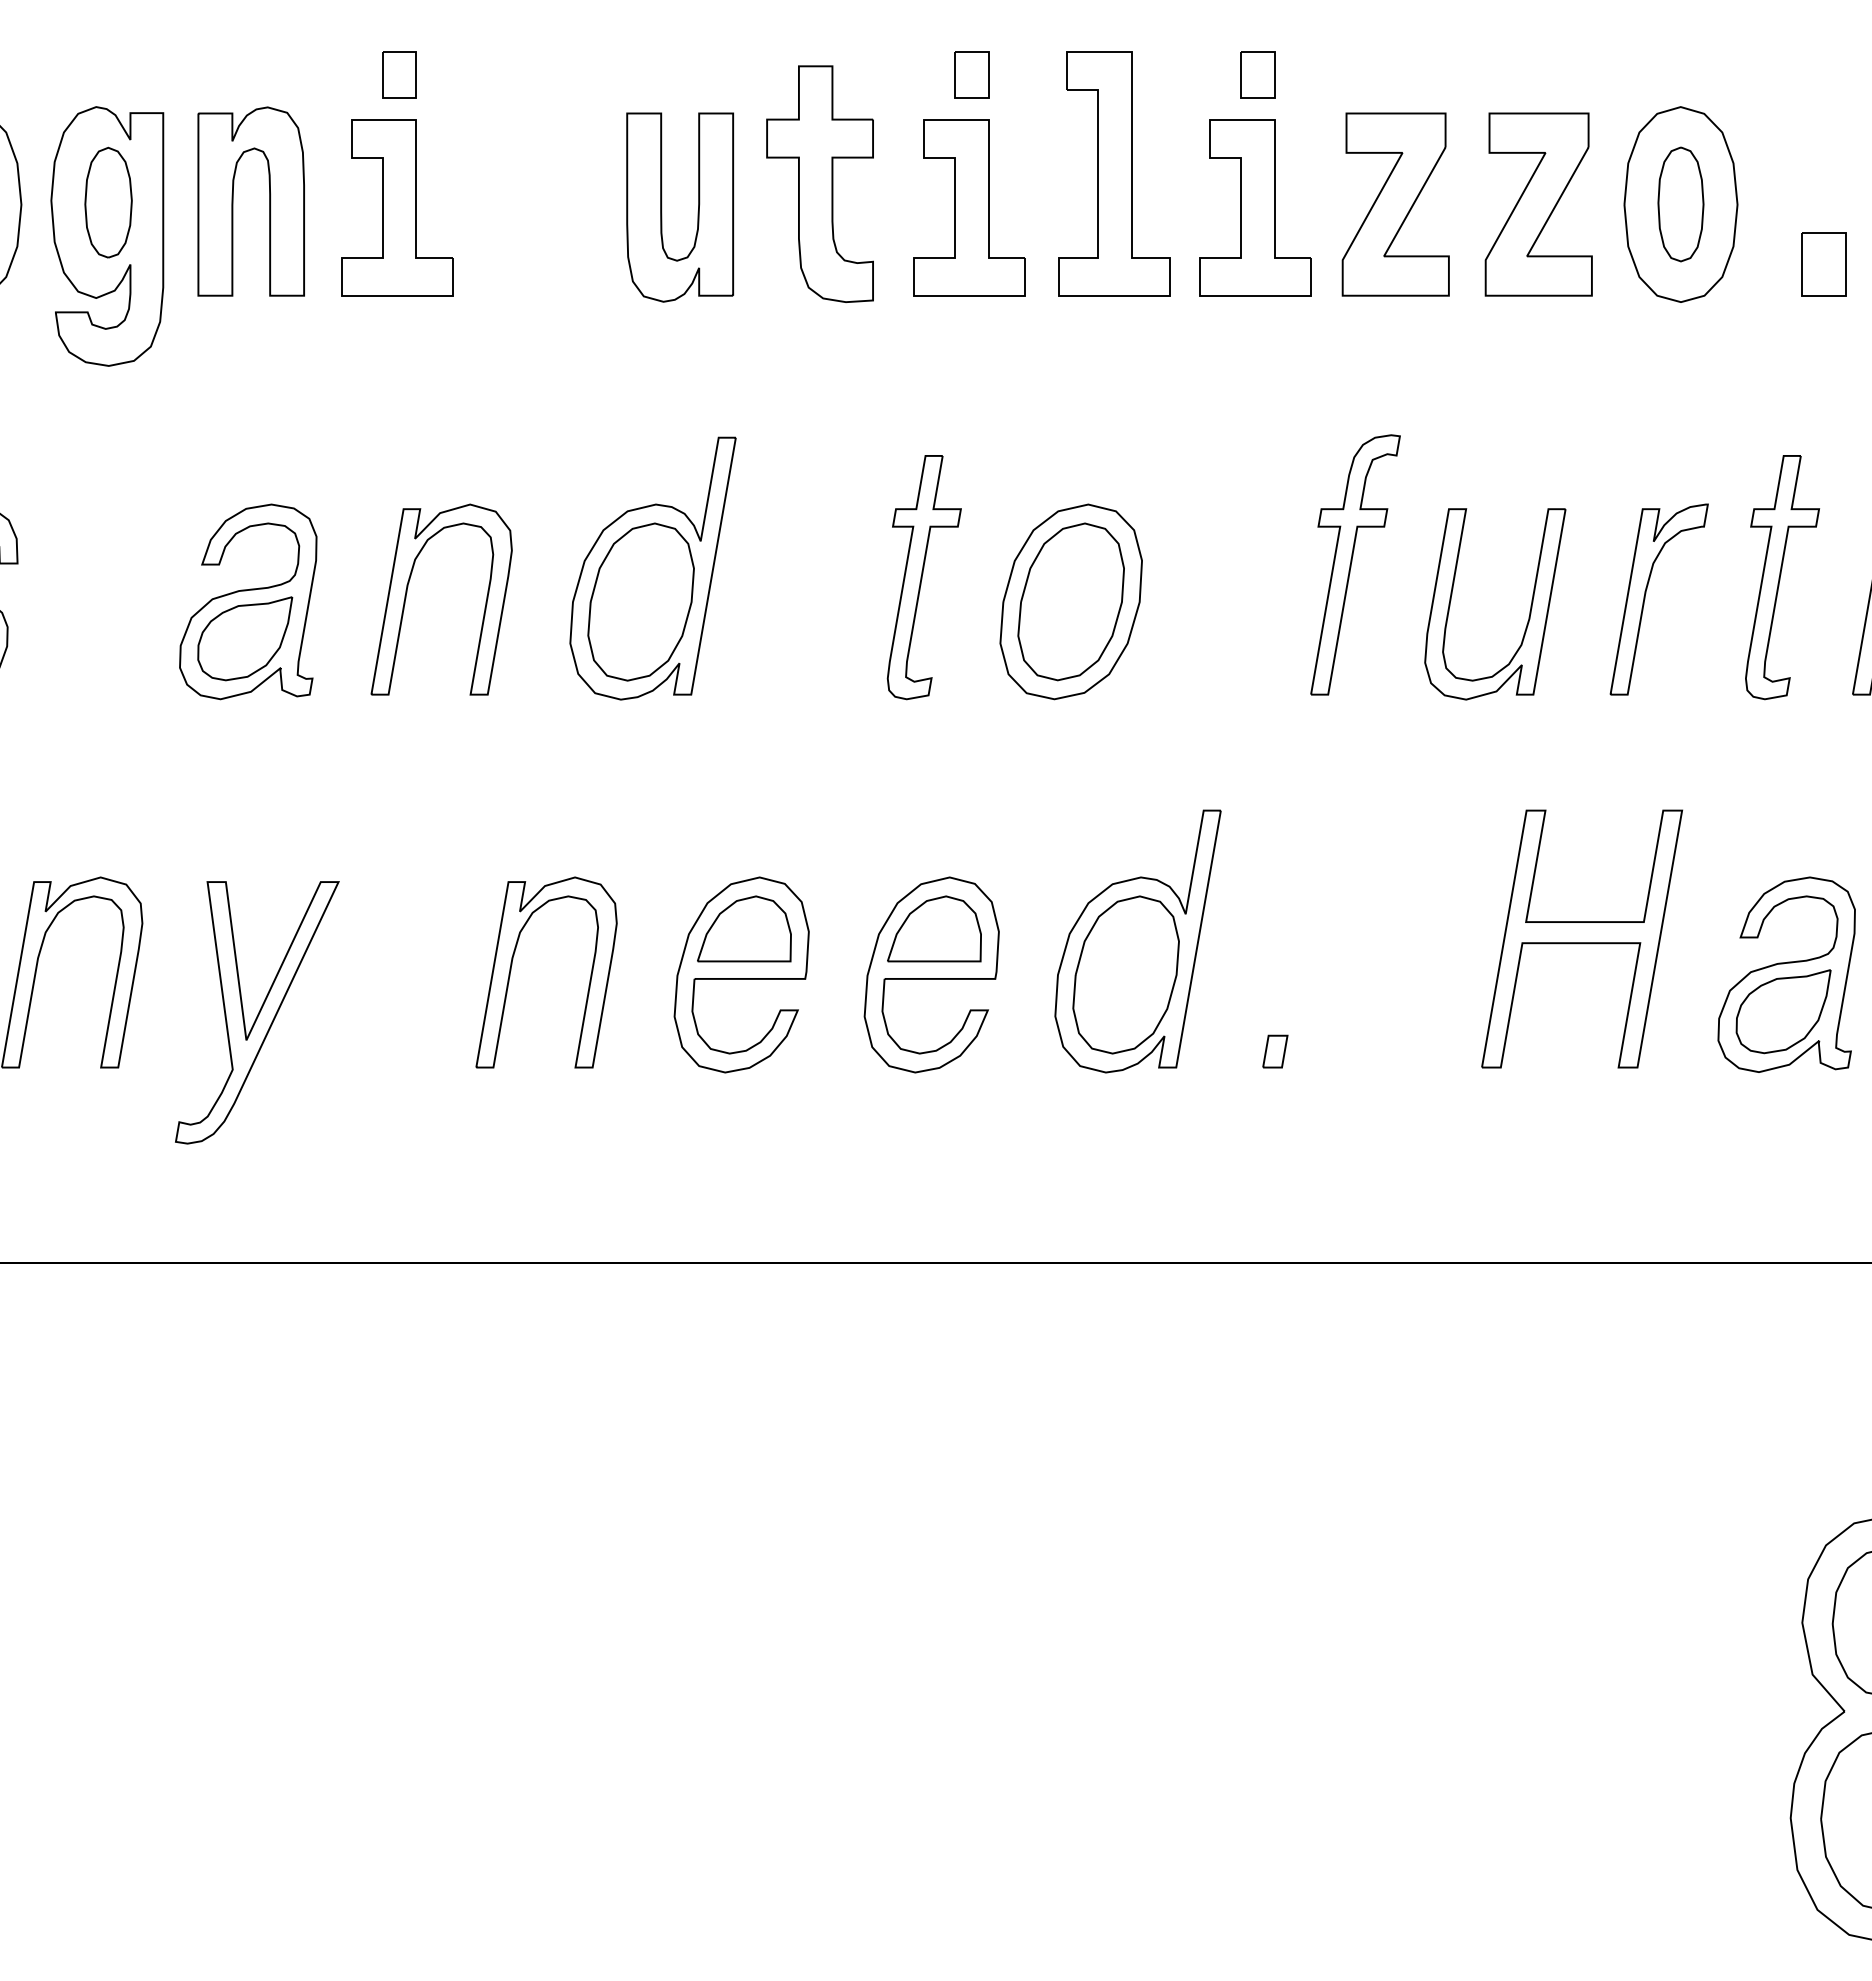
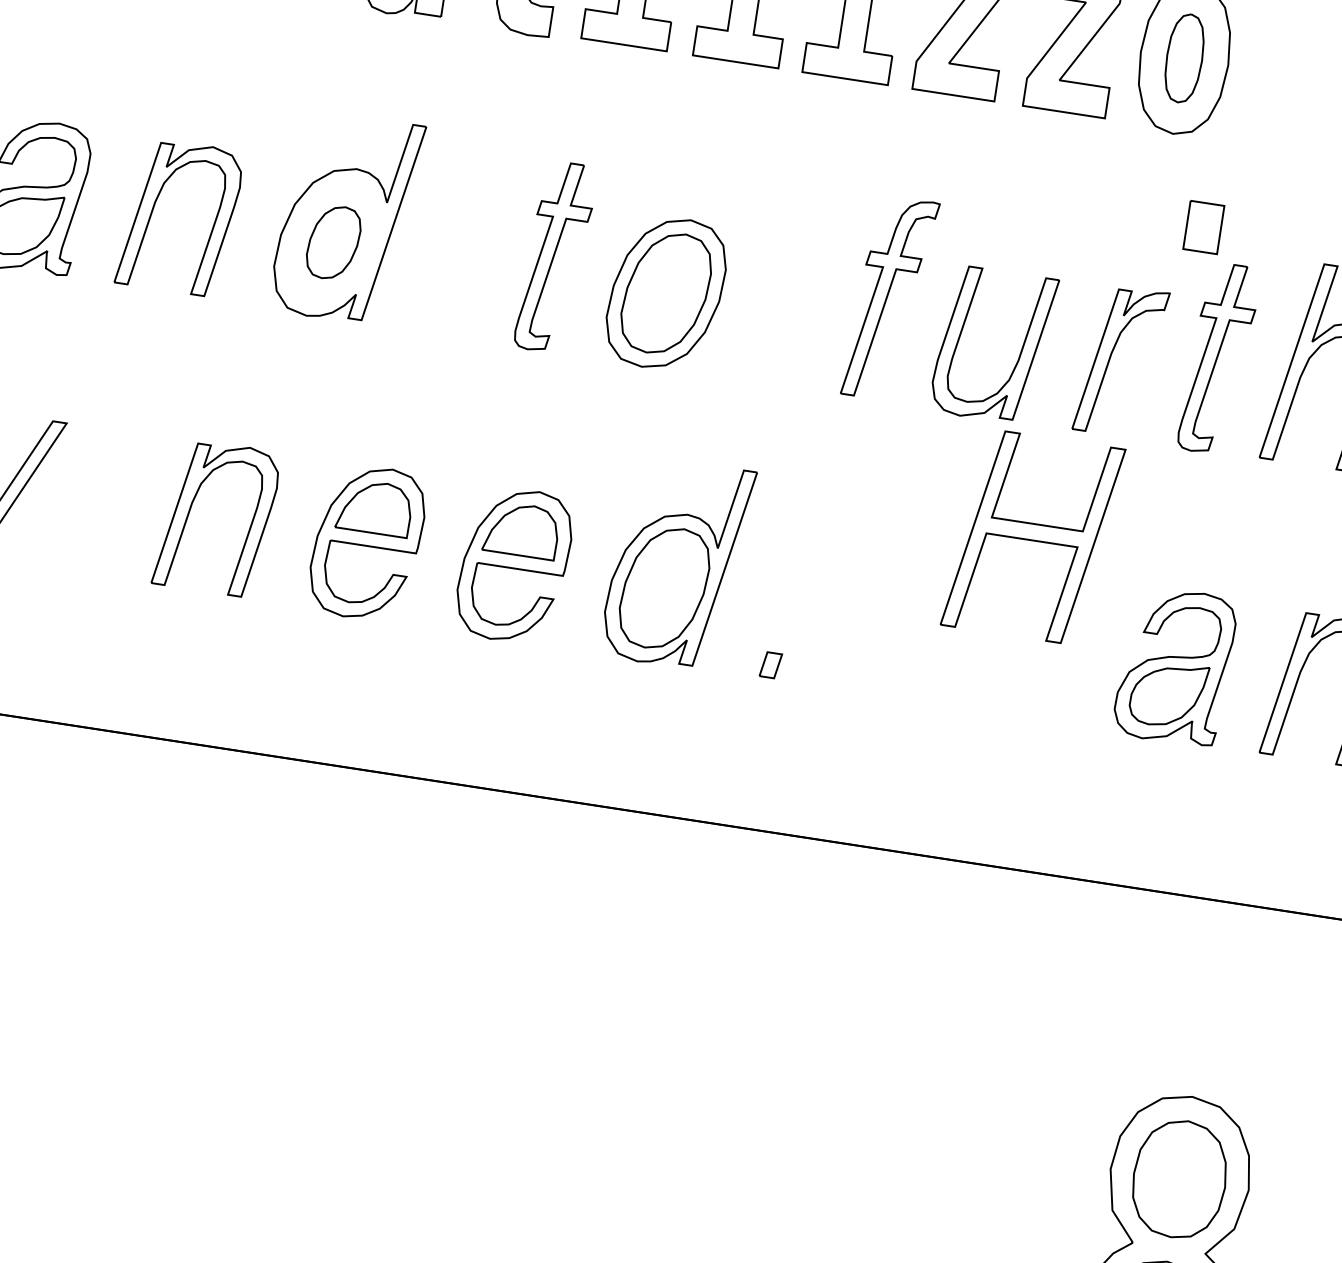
part: (1823, 264) -> (1203, 227), moved
part: (640, 601) -> (333, 242), size x0.6
part: (1582, 938) -> (1033, 536), moved

